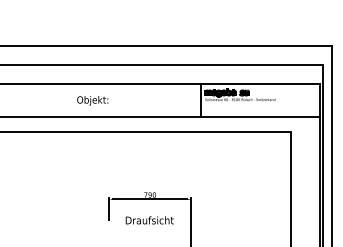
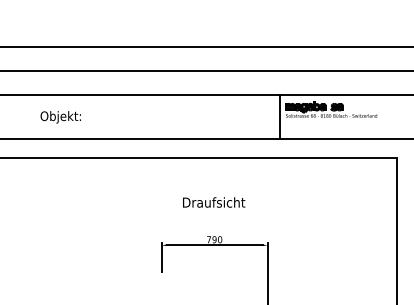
text: (92, 100) -> (60, 116), moved
text: (149, 220) -> (213, 202), moved

